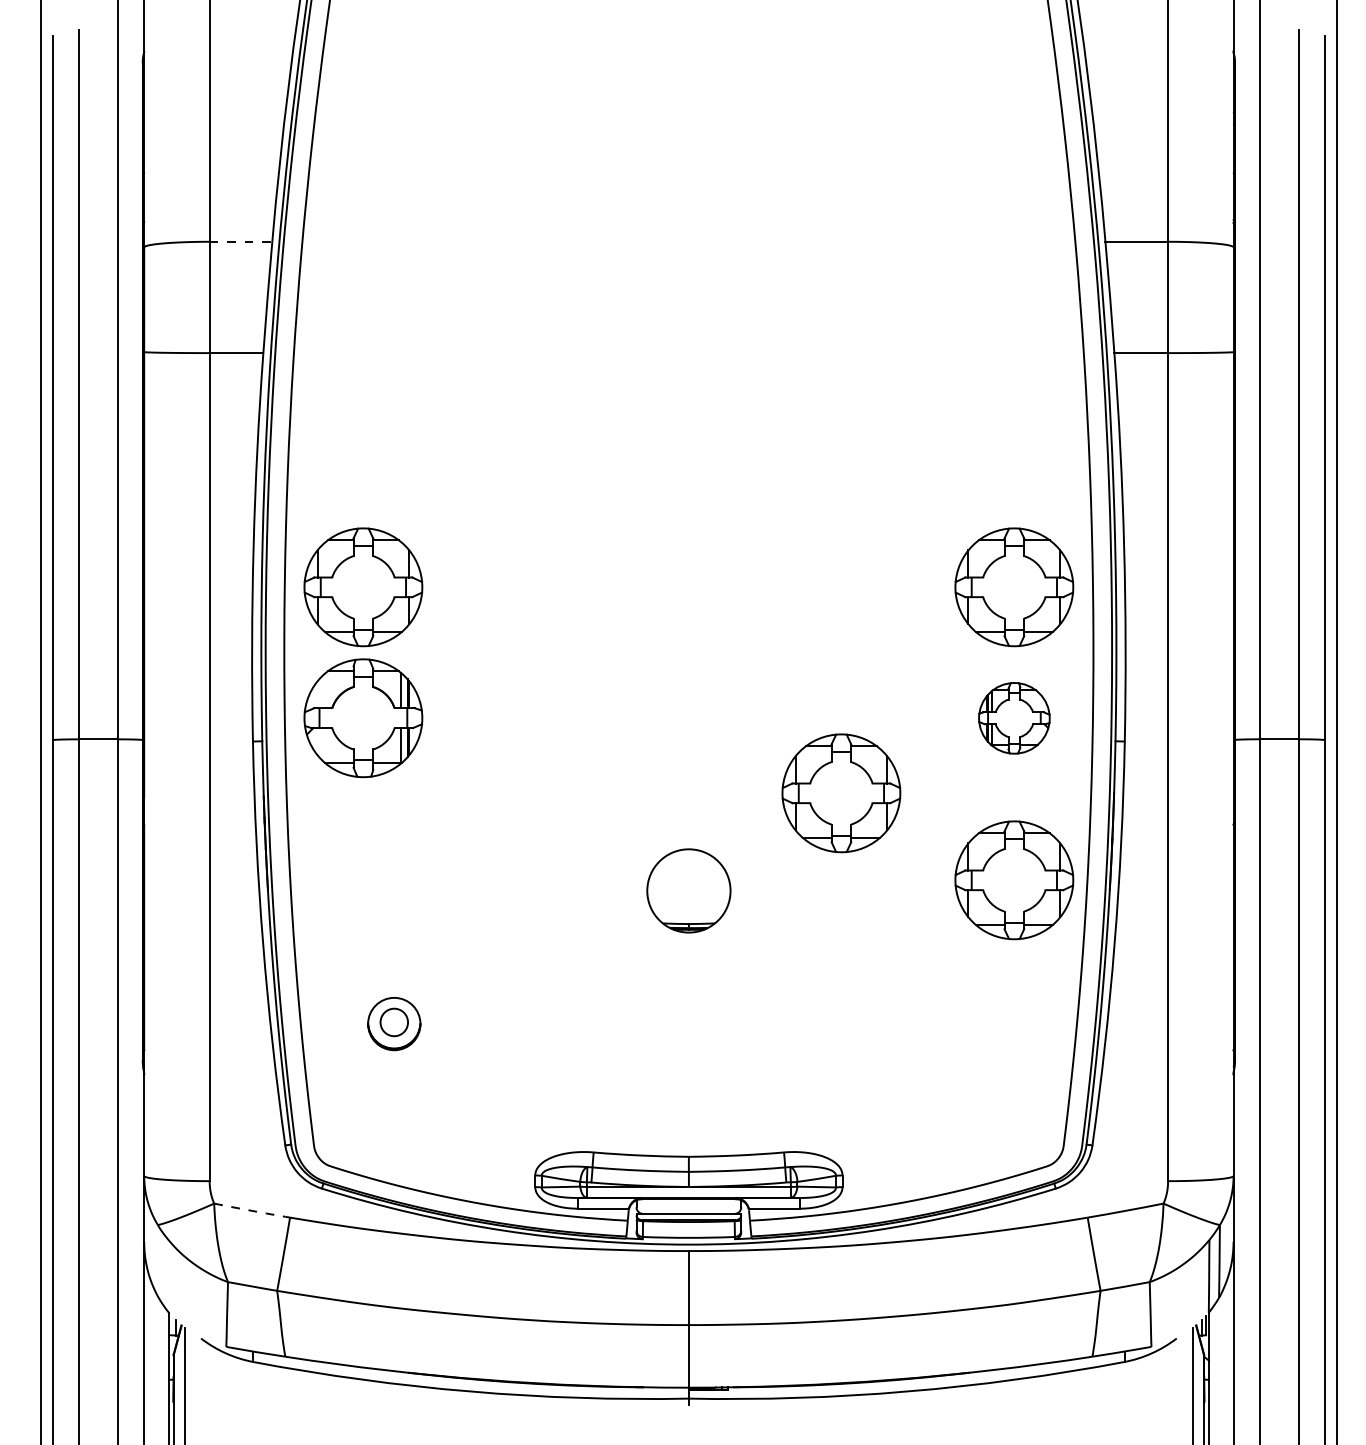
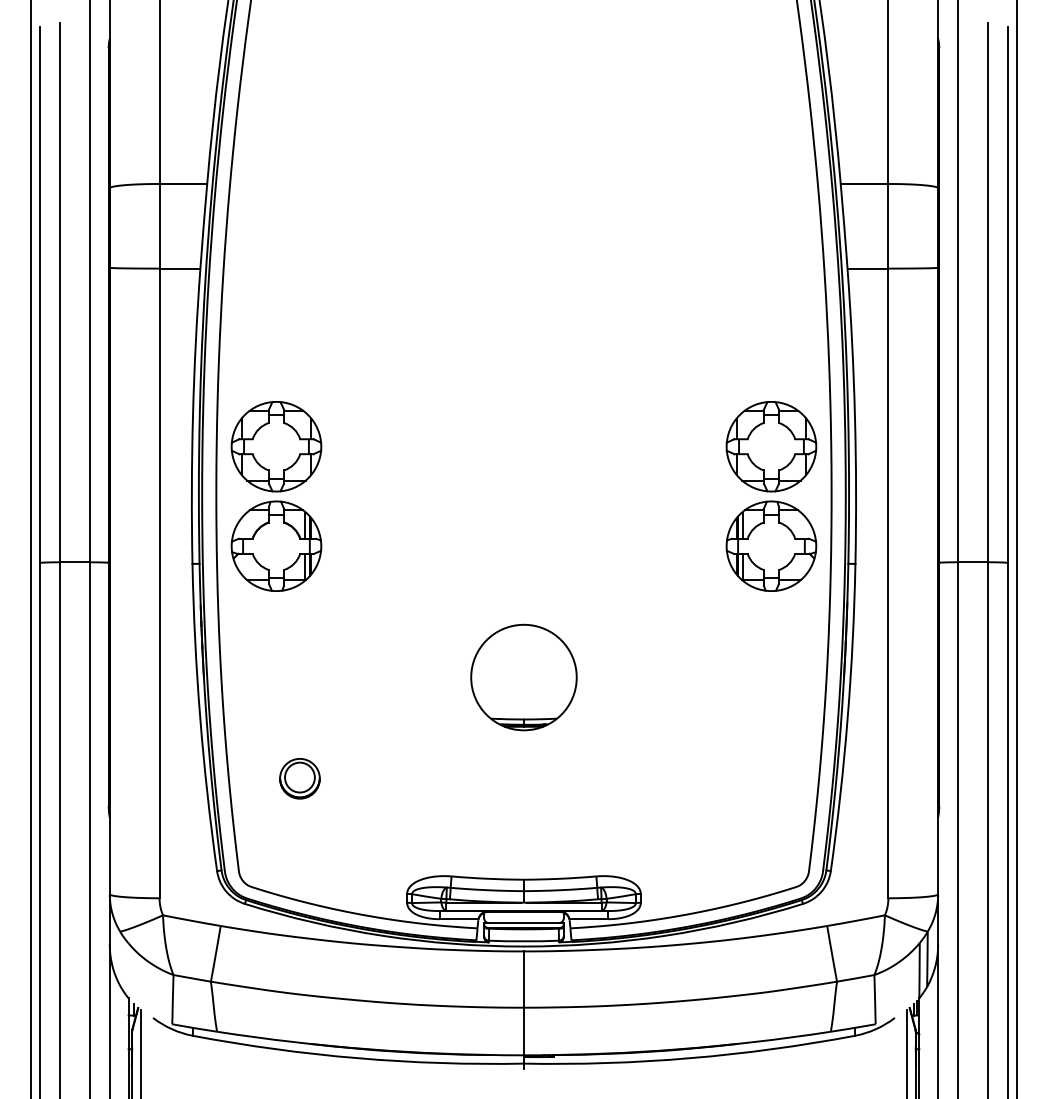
line: (241, 241) -> (183, 183), dashed -> solid
part: (1014, 718) -> (771, 546), size x1.67
part: (841, 793) -> (640, 603), removed
part: (1014, 880) -> (771, 669), removed
part: (688, 890) -> (523, 677), size x1.67
circle: (393, 1022) -> (299, 777), size x1.43
arc: (252, 1210) -> (192, 920), dashed -> solid

